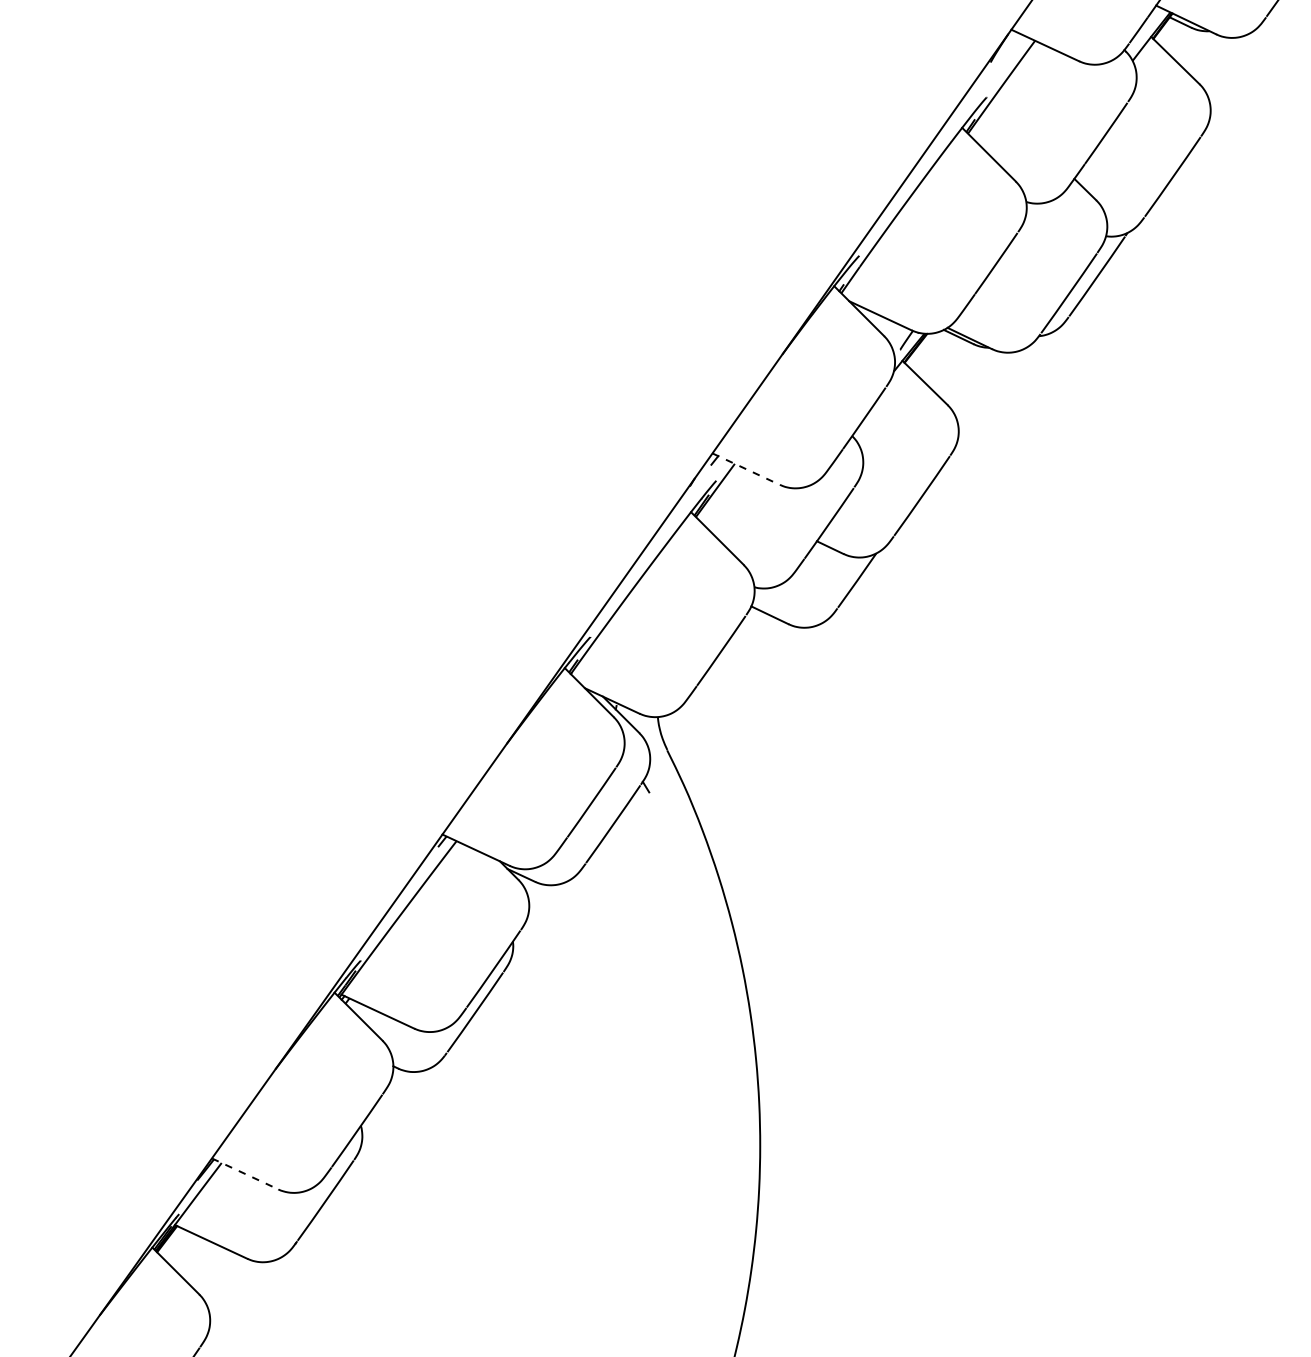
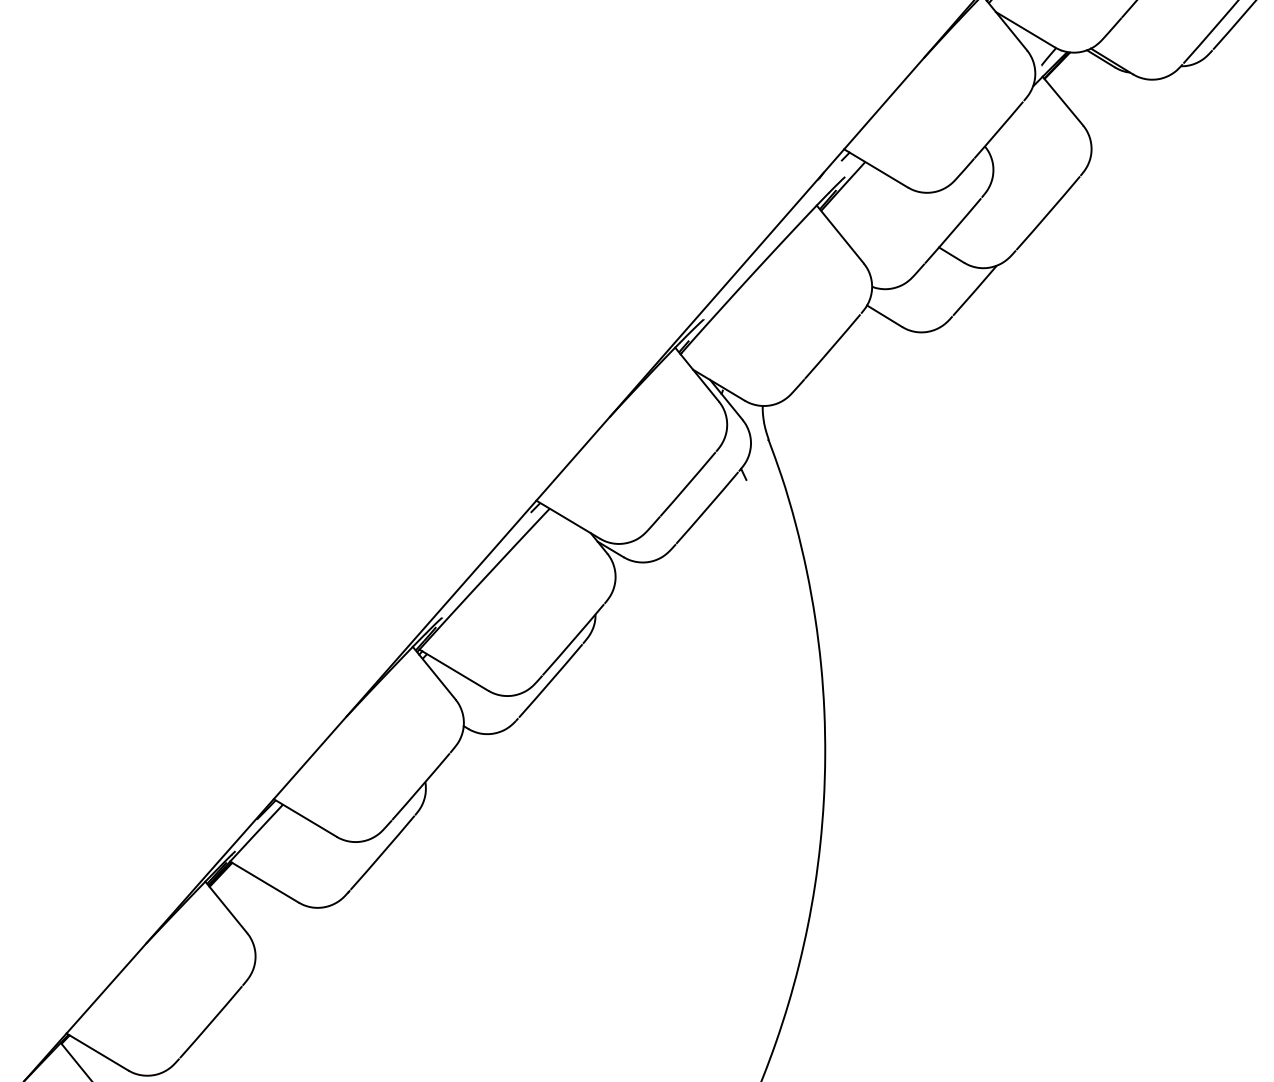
line: (746, 469) -> (876, 168), dashed -> solid
line: (245, 1173) -> (305, 817), dashed -> solid

